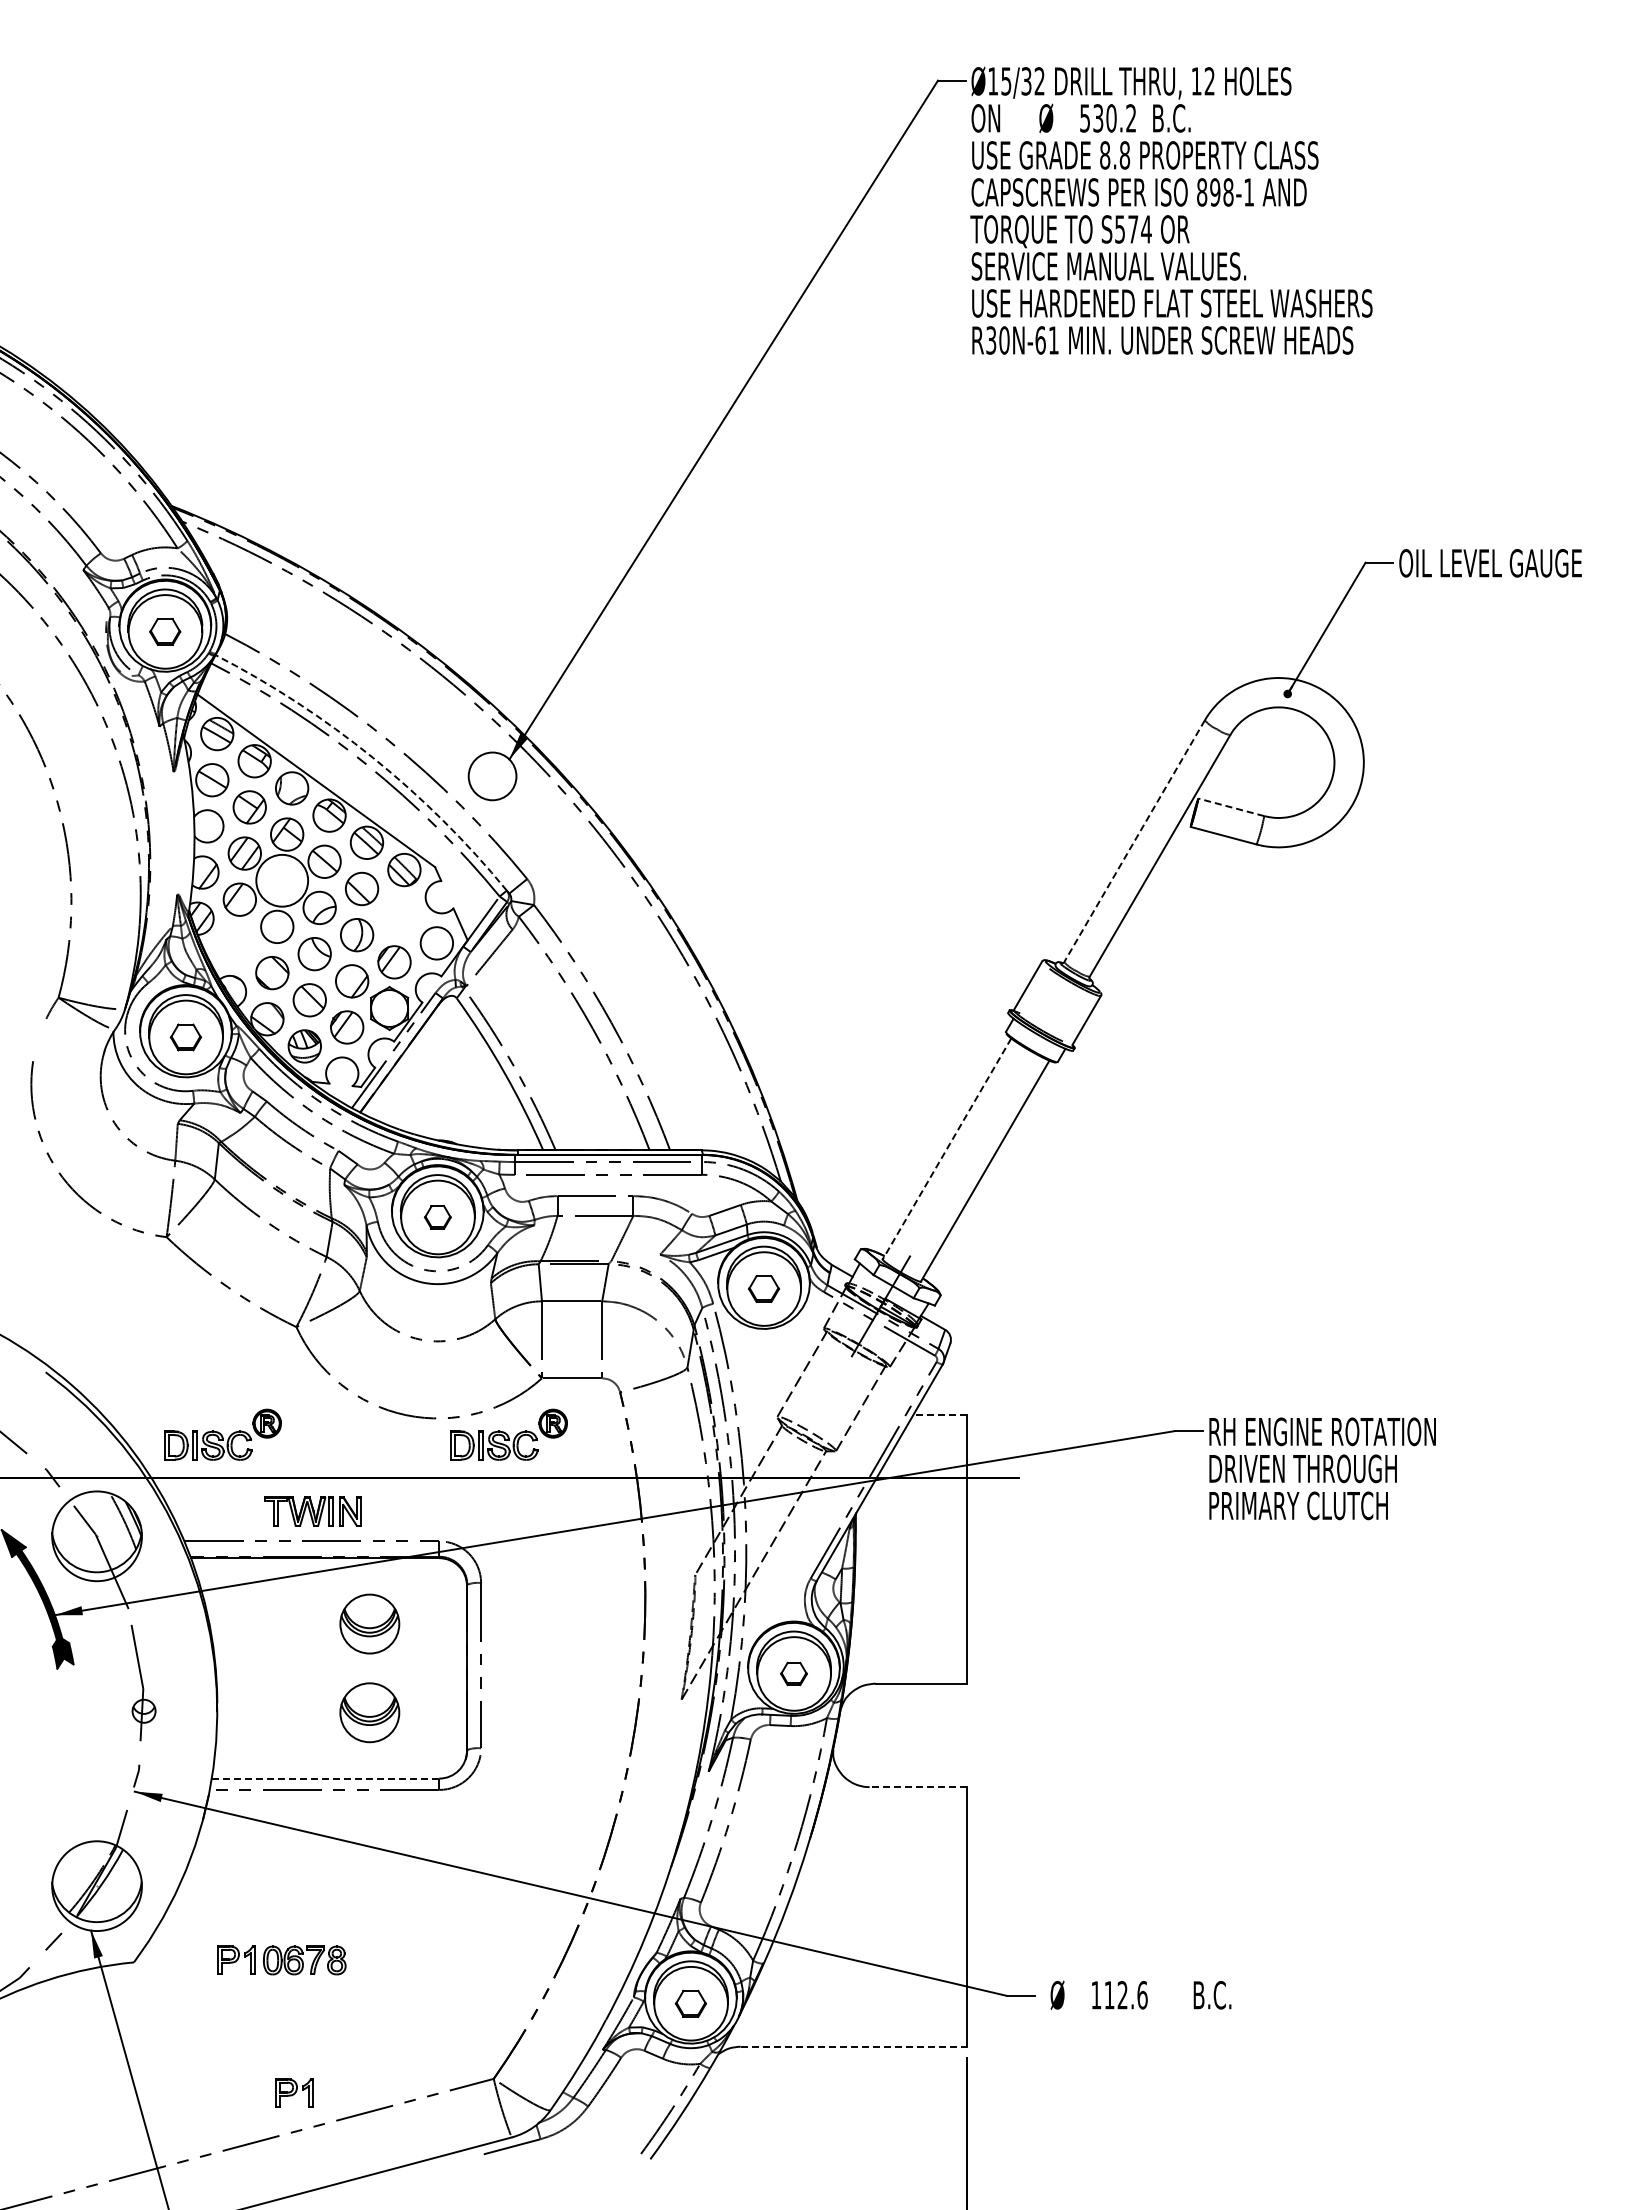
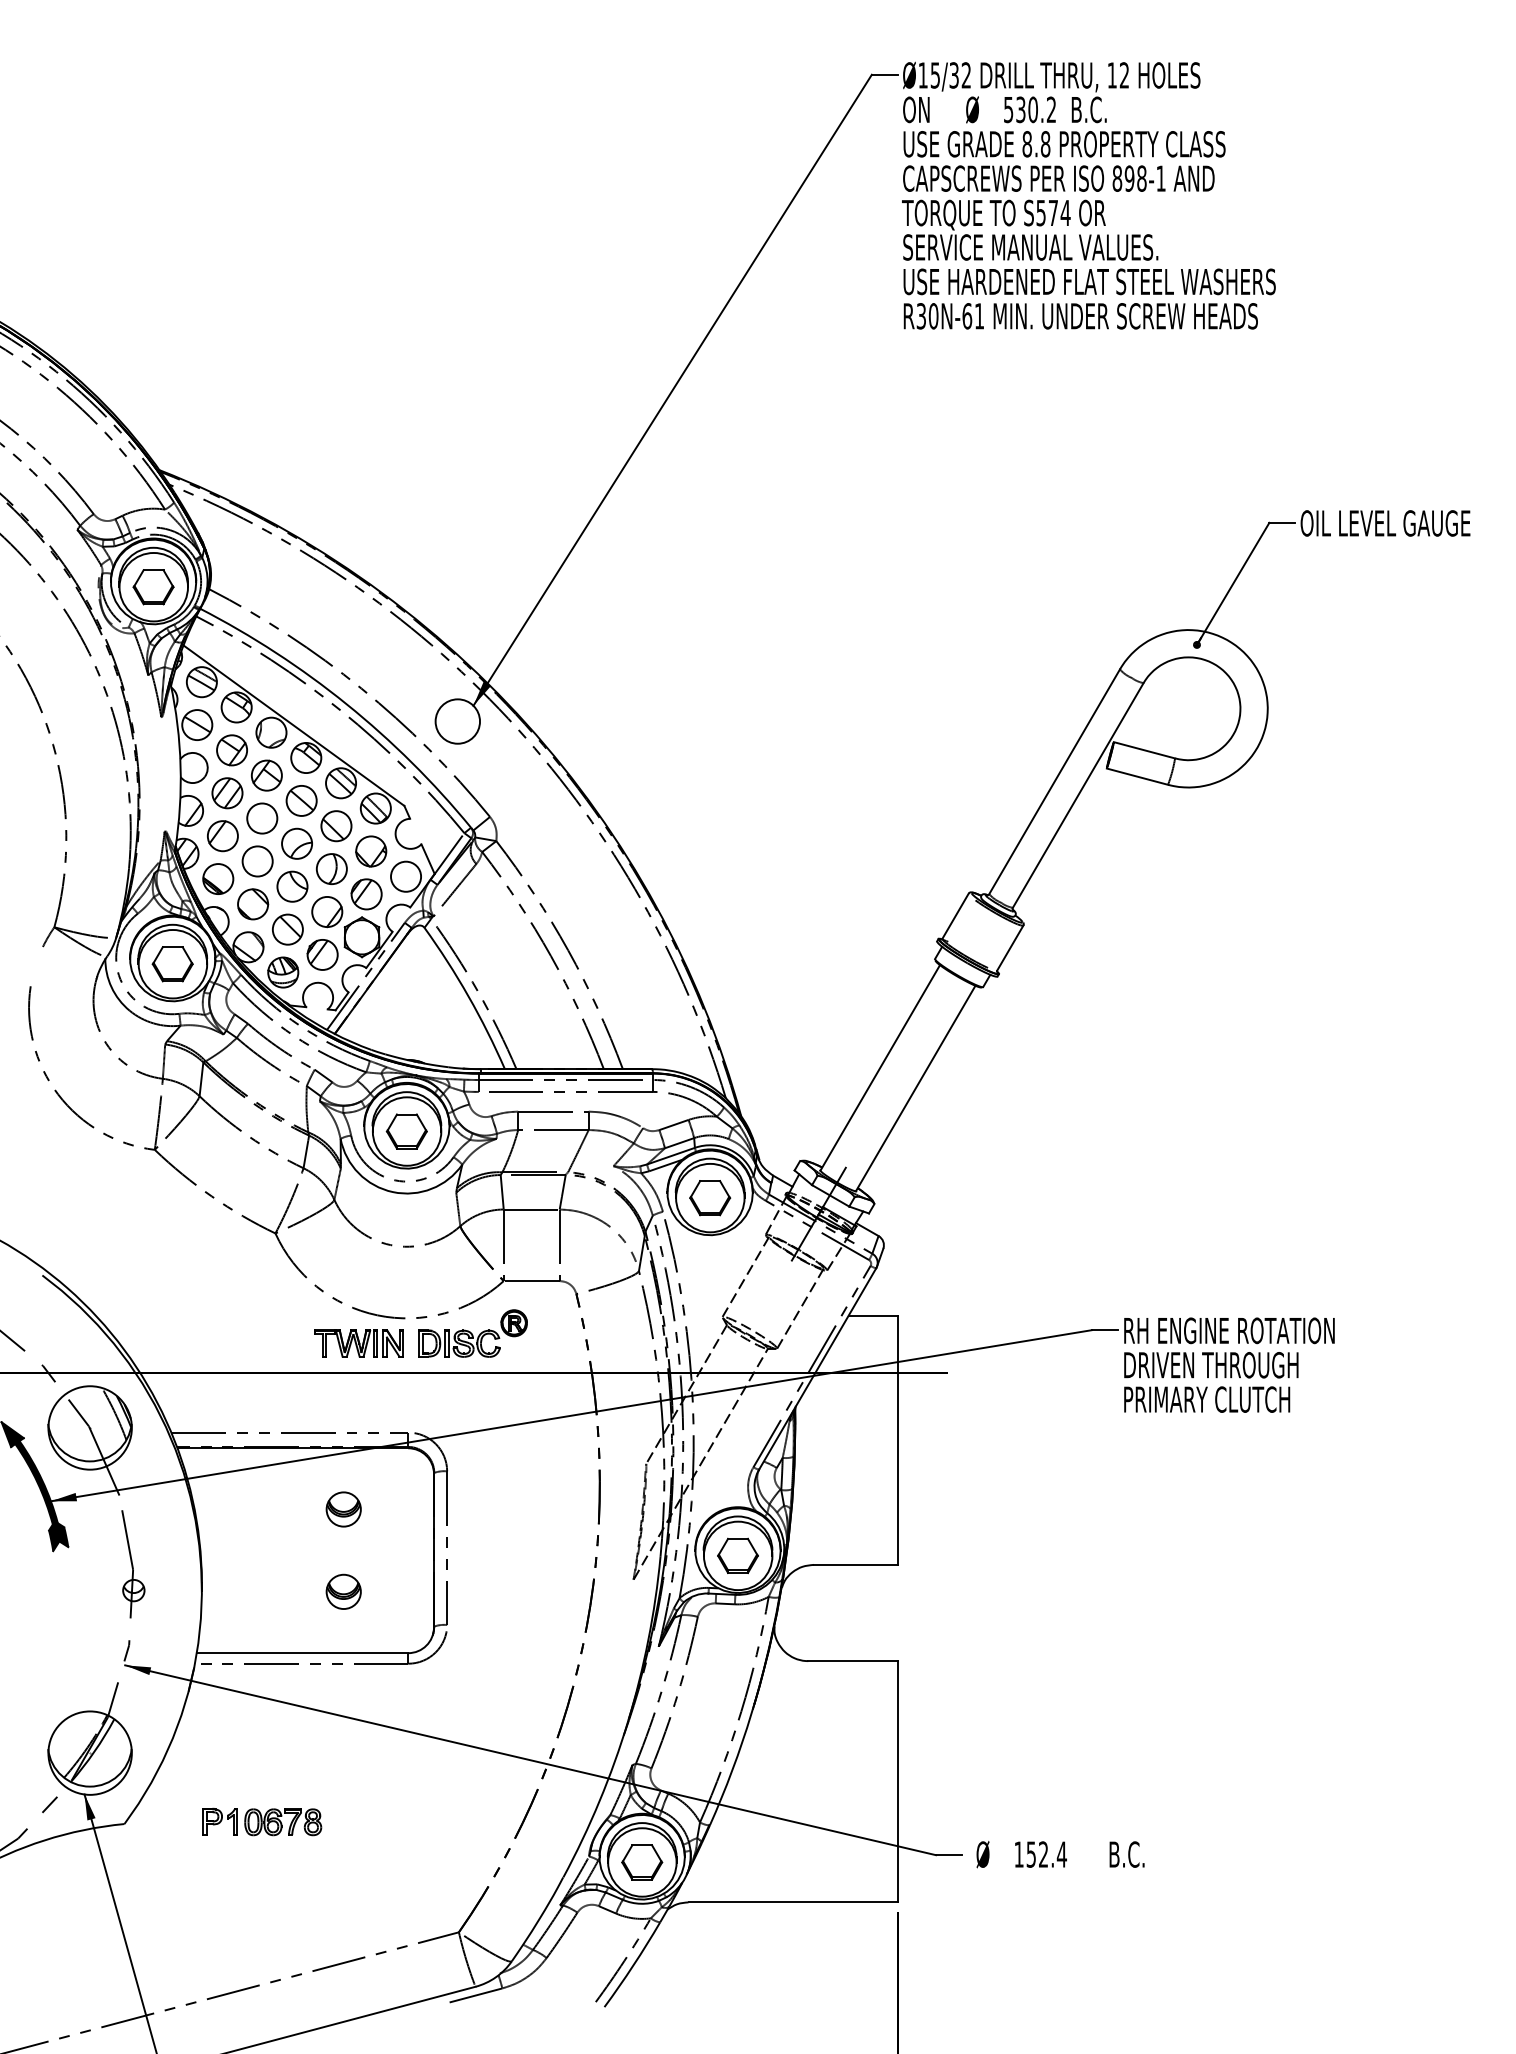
part: (164, 631) -> (152, 586), size x1.43
arc: (373, 757) -> (347, 703), dashed -> solid
line: (1230, 807) -> (1143, 750), dashed -> solid
line: (1134, 841) -> (1054, 782), dashed -> solid
circle: (282, 880) -> (262, 818), size x0.62
part: (399, 916) -> (371, 851), added
part: (234, 945) -> (217, 878), added
part: (185, 1037) -> (172, 964), size x1.43
line: (946, 1149) -> (879, 1068), dashed -> solid
part: (437, 1217) -> (406, 1131), size x1.67
part: (763, 1288) -> (709, 1197), size x1.43
line: (939, 1415) -> (873, 1315), dashed -> solid
part: (222, 1434) -> (206, 1333), removed
part: (312, 1511) -> (358, 1343), moved
part: (369, 1623) -> (343, 1508), size x0.62
part: (793, 1673) -> (737, 1555), size x1.67
part: (369, 1712) -> (343, 1591), size x0.62
line: (325, 1778) -> (302, 1653), dashed -> solid
line: (918, 1787) -> (853, 1661), dashed -> solid
text: (1125, 1995) -> (1046, 1854), 112.6 -> 152.4
part: (690, 2003) -> (641, 1862), size x1.43
line: (853, 2046) -> (793, 1902), dashed -> solid
part: (294, 2092) -> (273, 1944), removed

